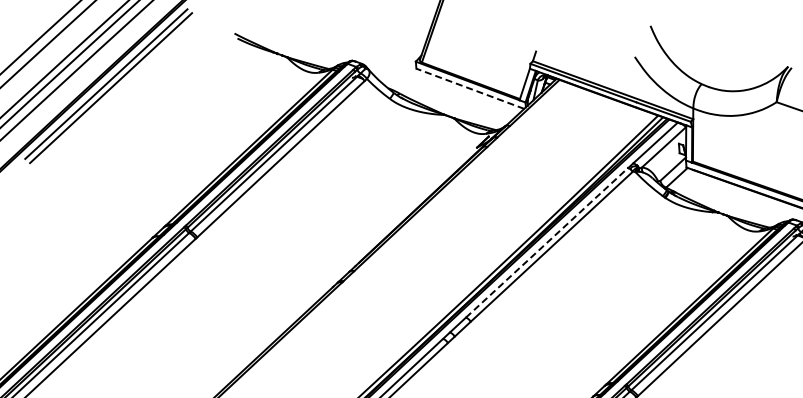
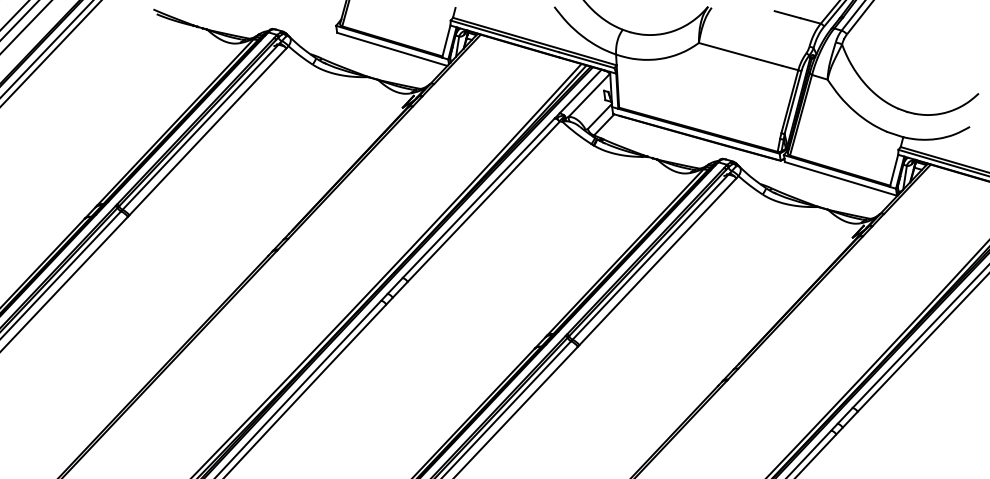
line: (470, 88) -> (392, 49), dashed -> solid
line: (547, 242) -> (479, 197), dashed -> solid

